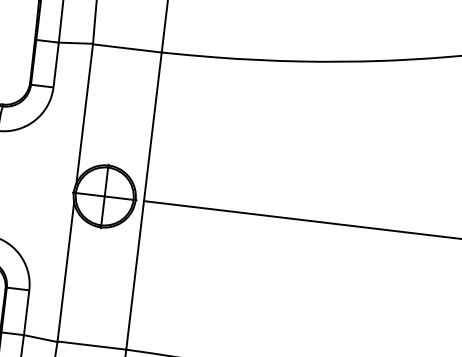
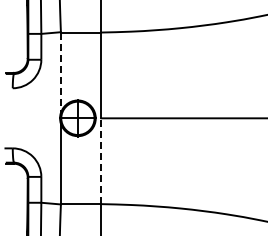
line: (83, 115) -> (60, 73), solid -> dashed
line: (134, 275) -> (100, 161), solid -> dashed

